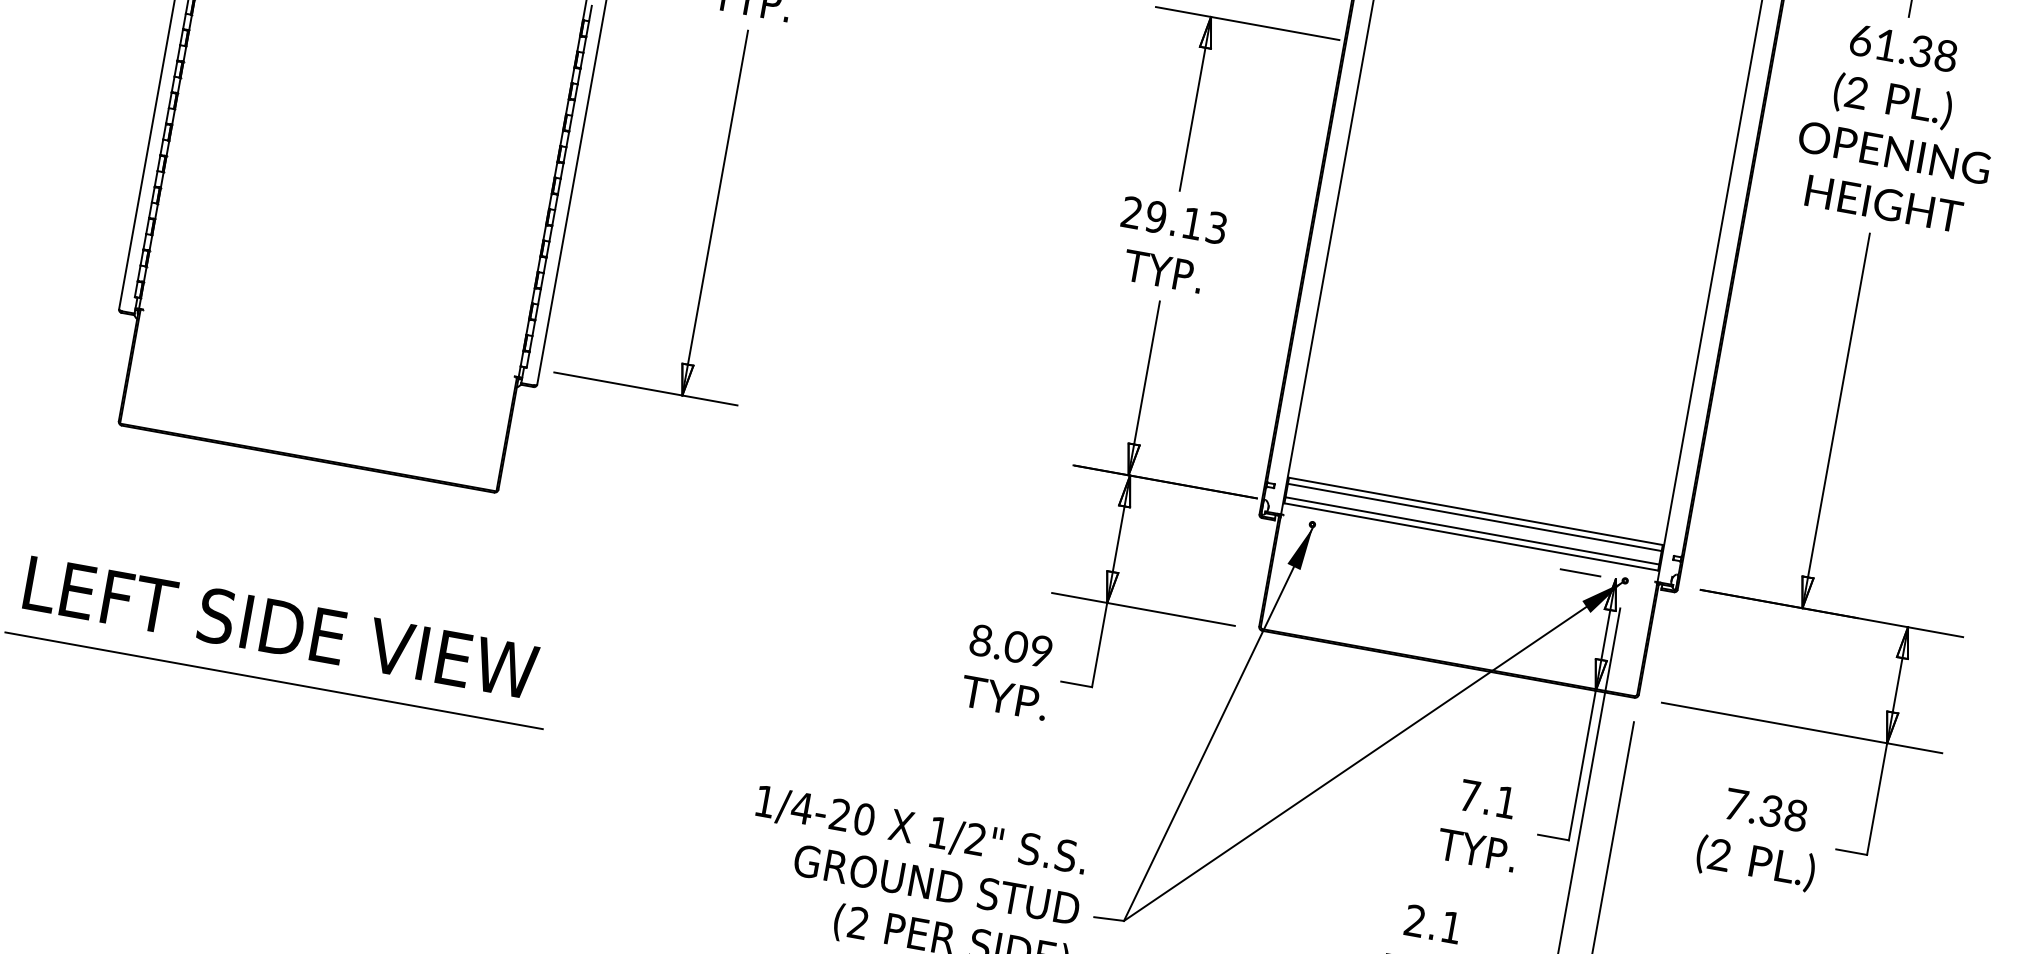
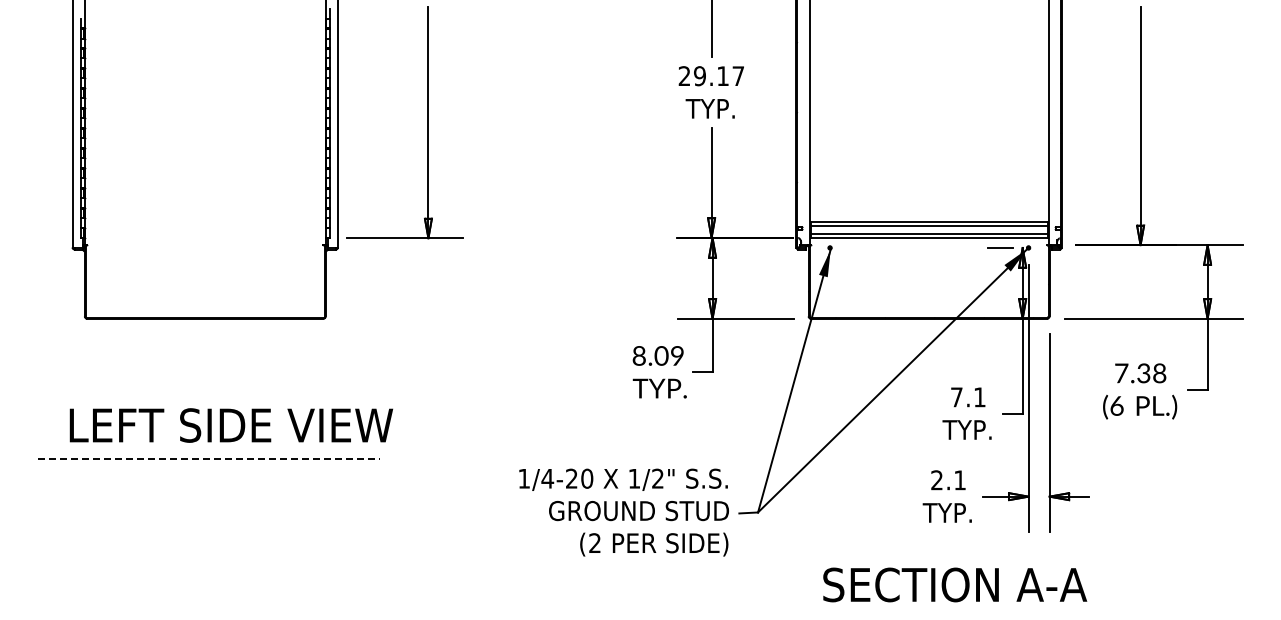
text: (1216, 228) -> (738, 76), 29.13 -> 29.17
text: (281, 627) -> (231, 425), moved
line: (273, 680) -> (208, 458), solid -> dashed
text: (1719, 854) -> (1116, 405), (2 -> (6

